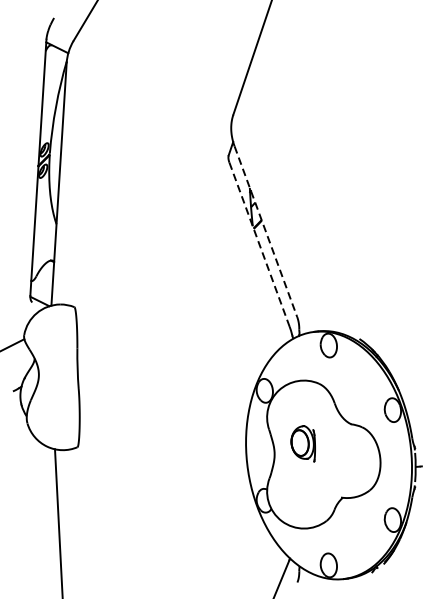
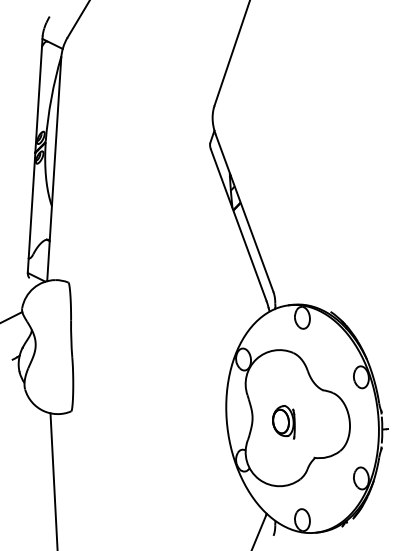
line: (265, 232) -> (244, 213), dashed -> solid
line: (259, 244) -> (238, 224), dashed -> solid
part: (302, 444) -> (283, 422), moved

